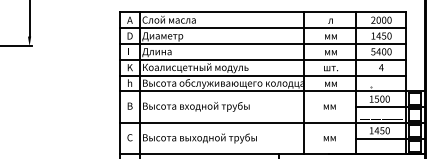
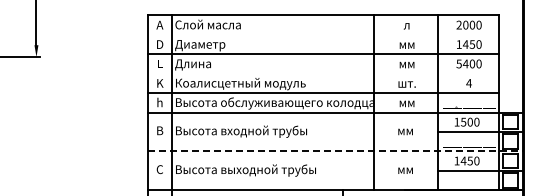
line: (262, 27) -> (322, 34), removed
line: (262, 59) -> (322, 73), removed
line: (272, 123) -> (335, 151), solid -> dashed

